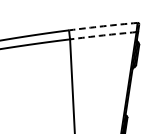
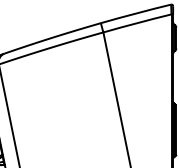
arc: (102, 26) -> (135, 13), dashed -> solid
arc: (103, 35) -> (137, 23), dashed -> solid

